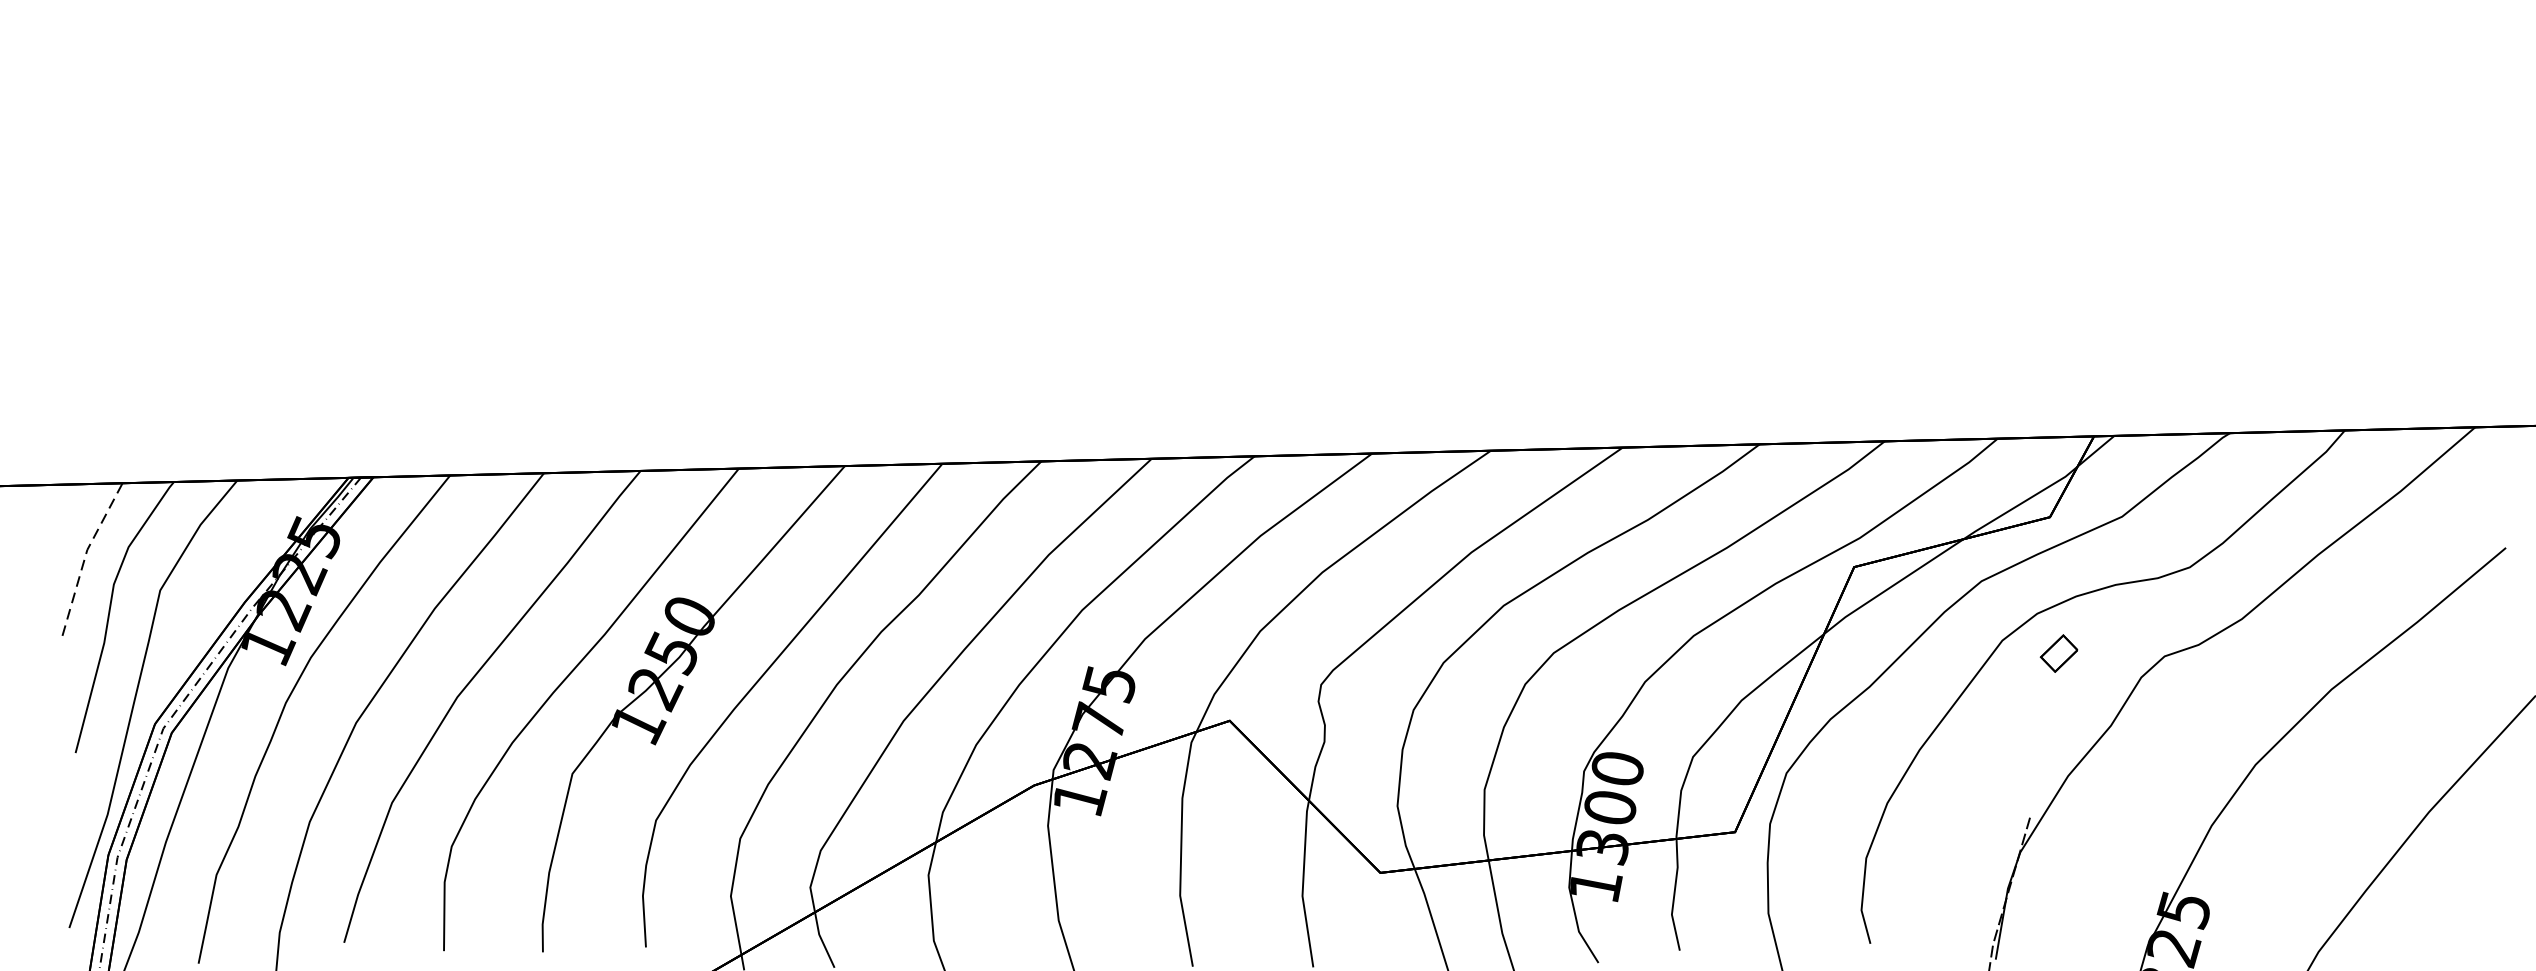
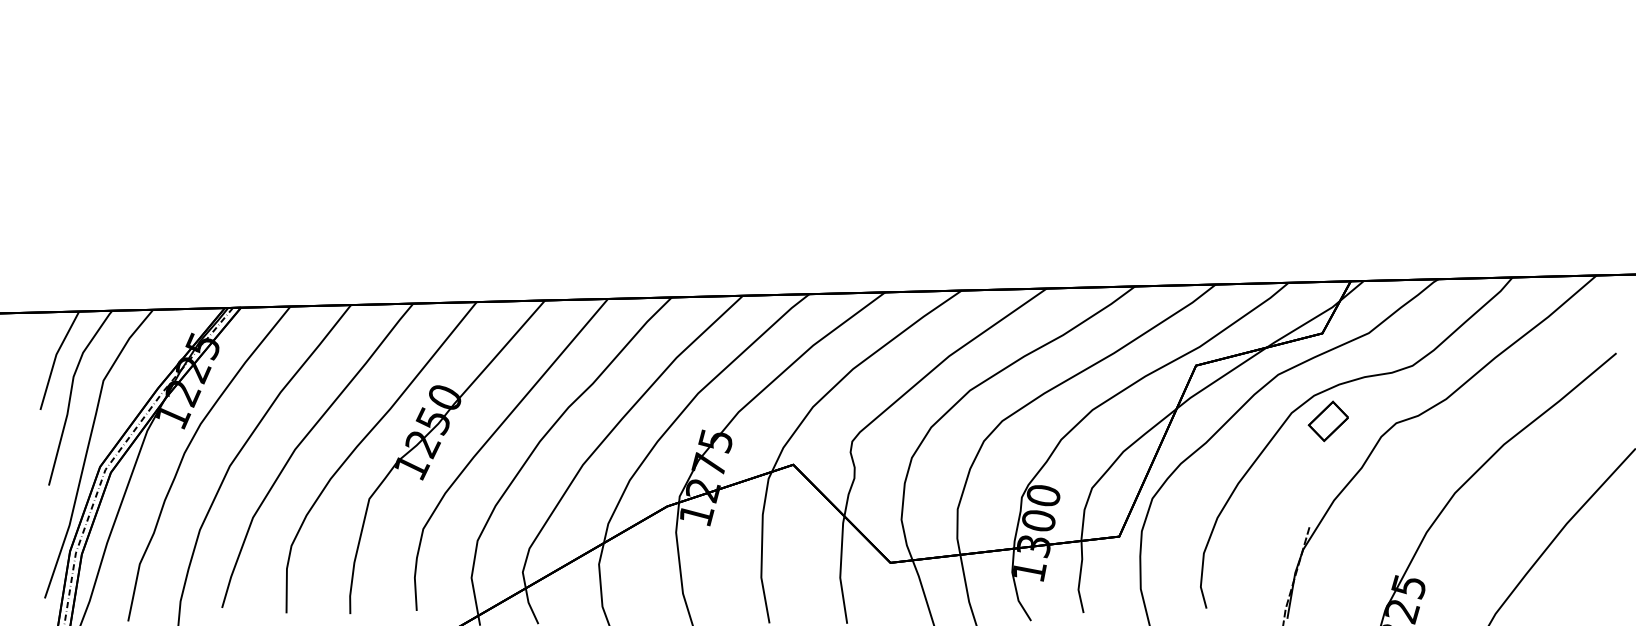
line: (85, 556) -> (55, 358), dashed -> solid
part: (2057, 653) -> (1327, 421), size x1.67

